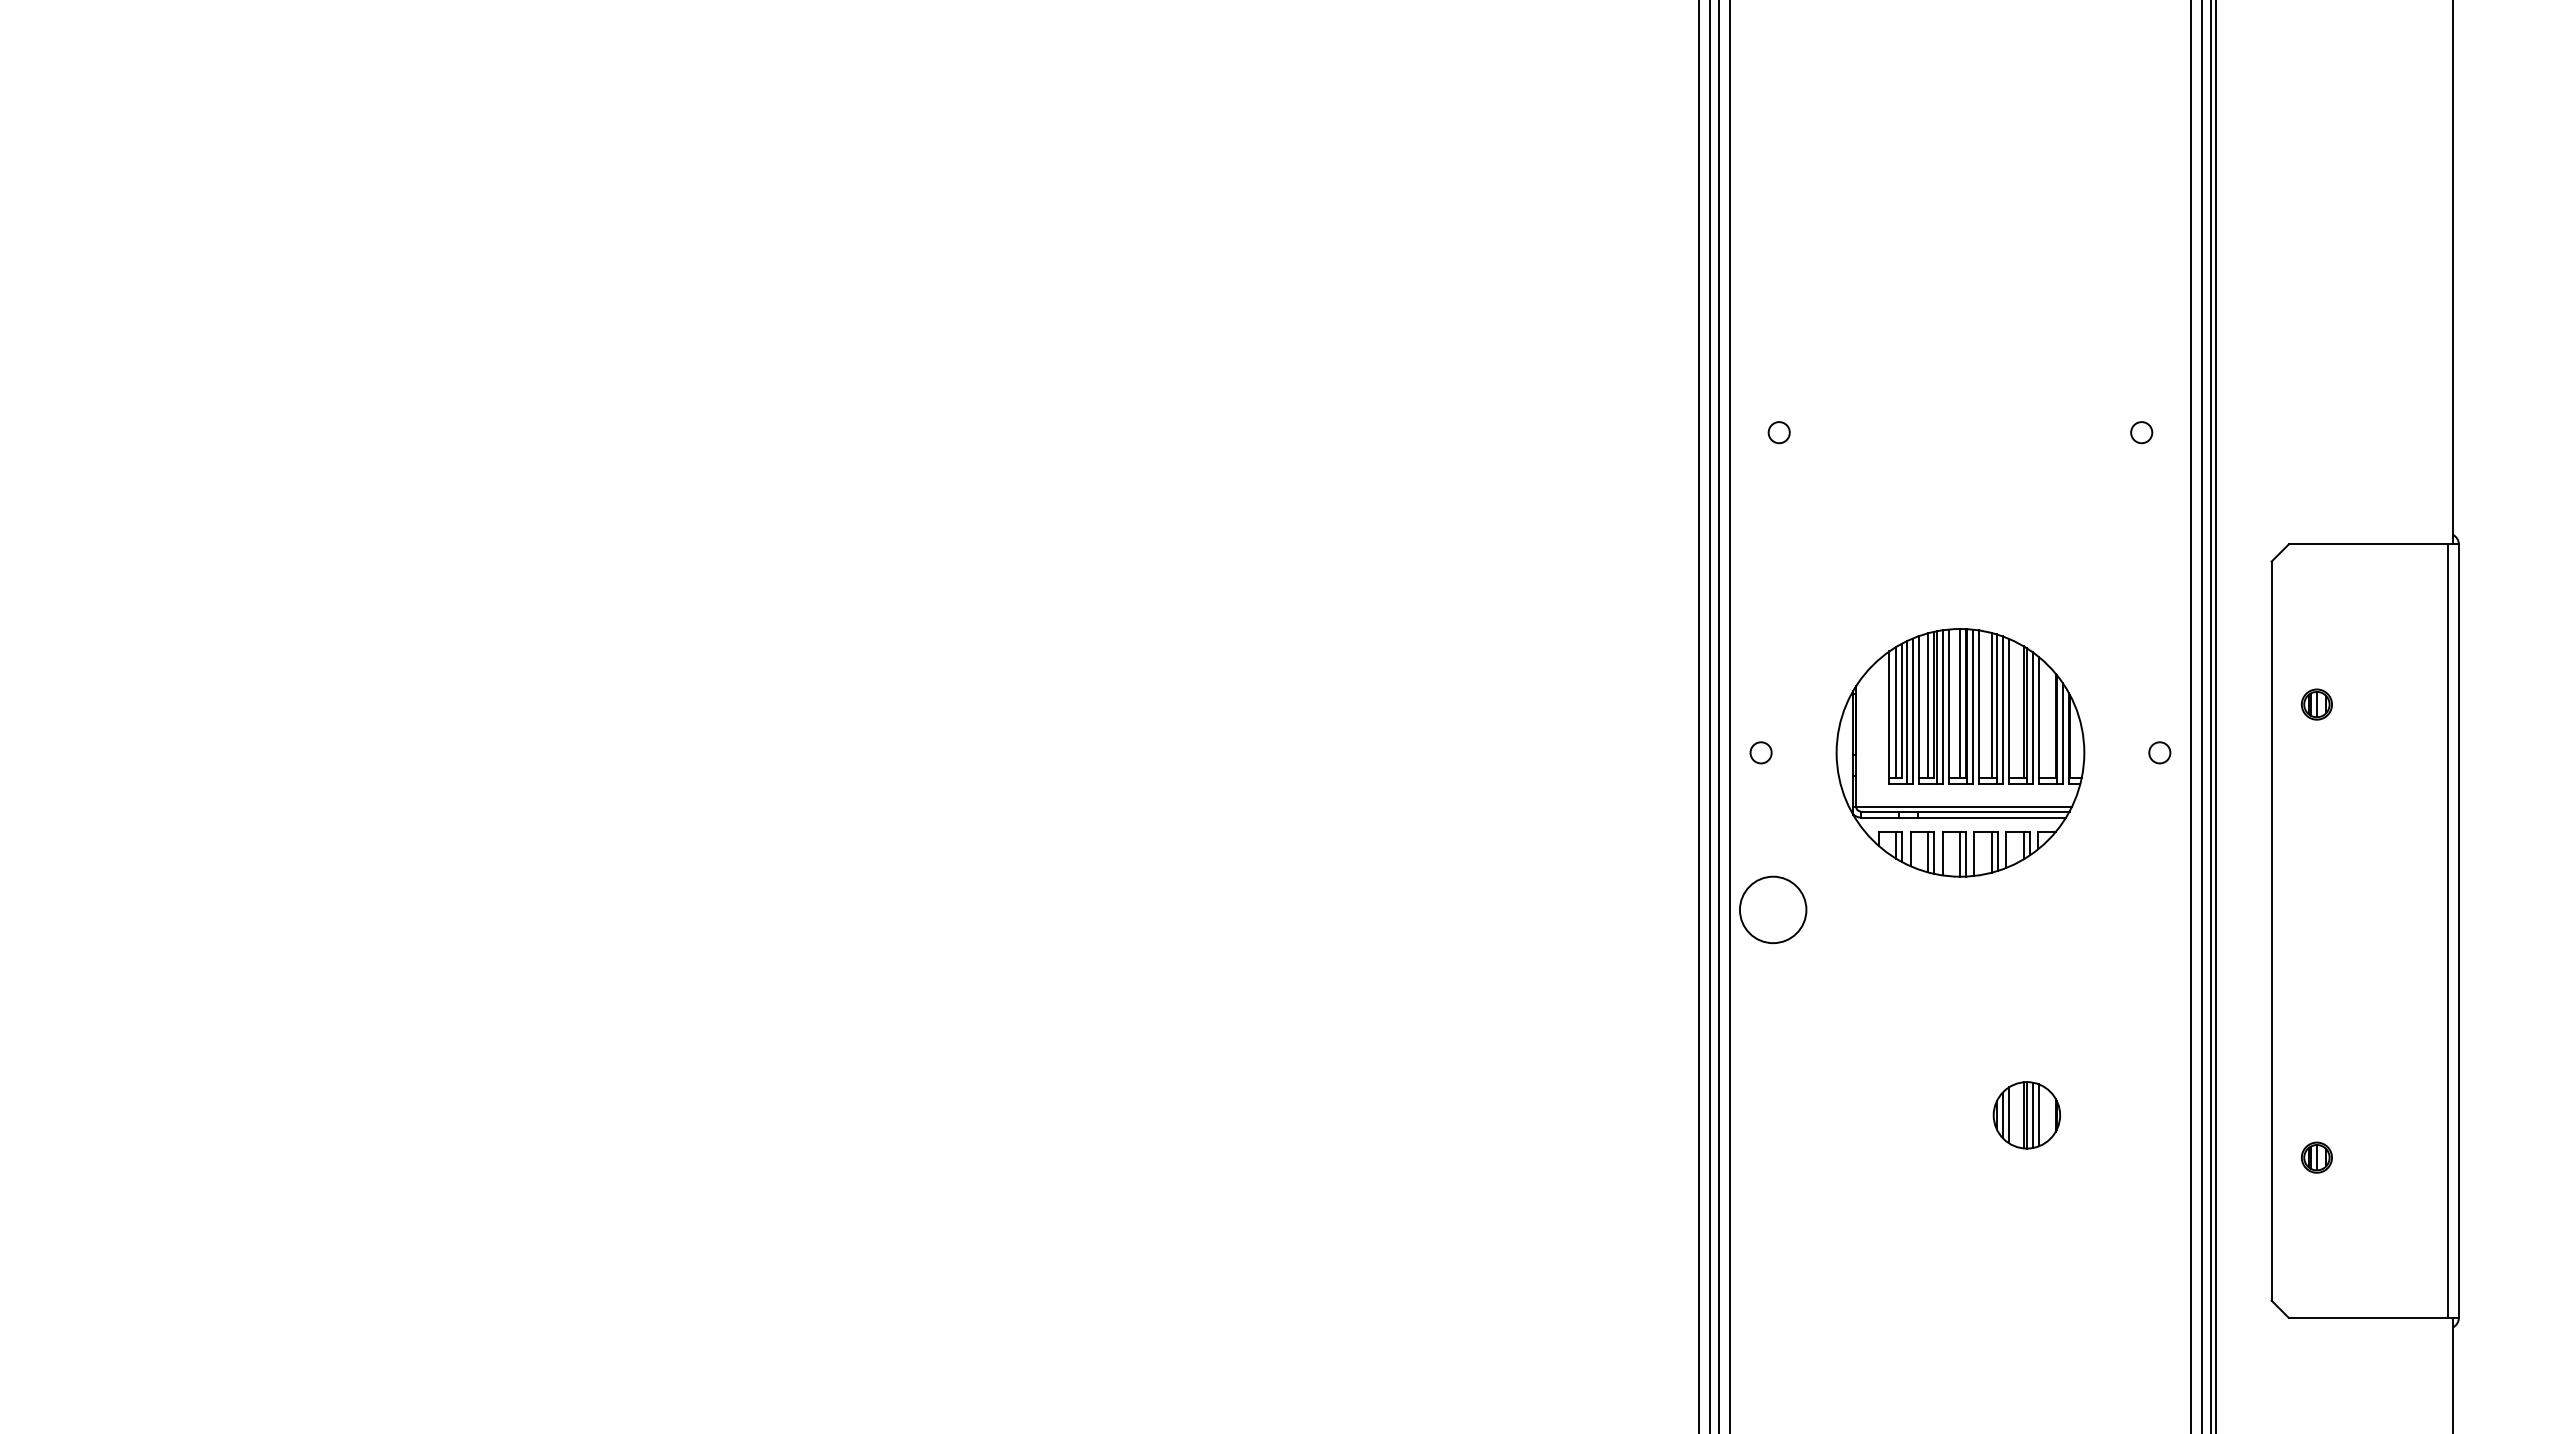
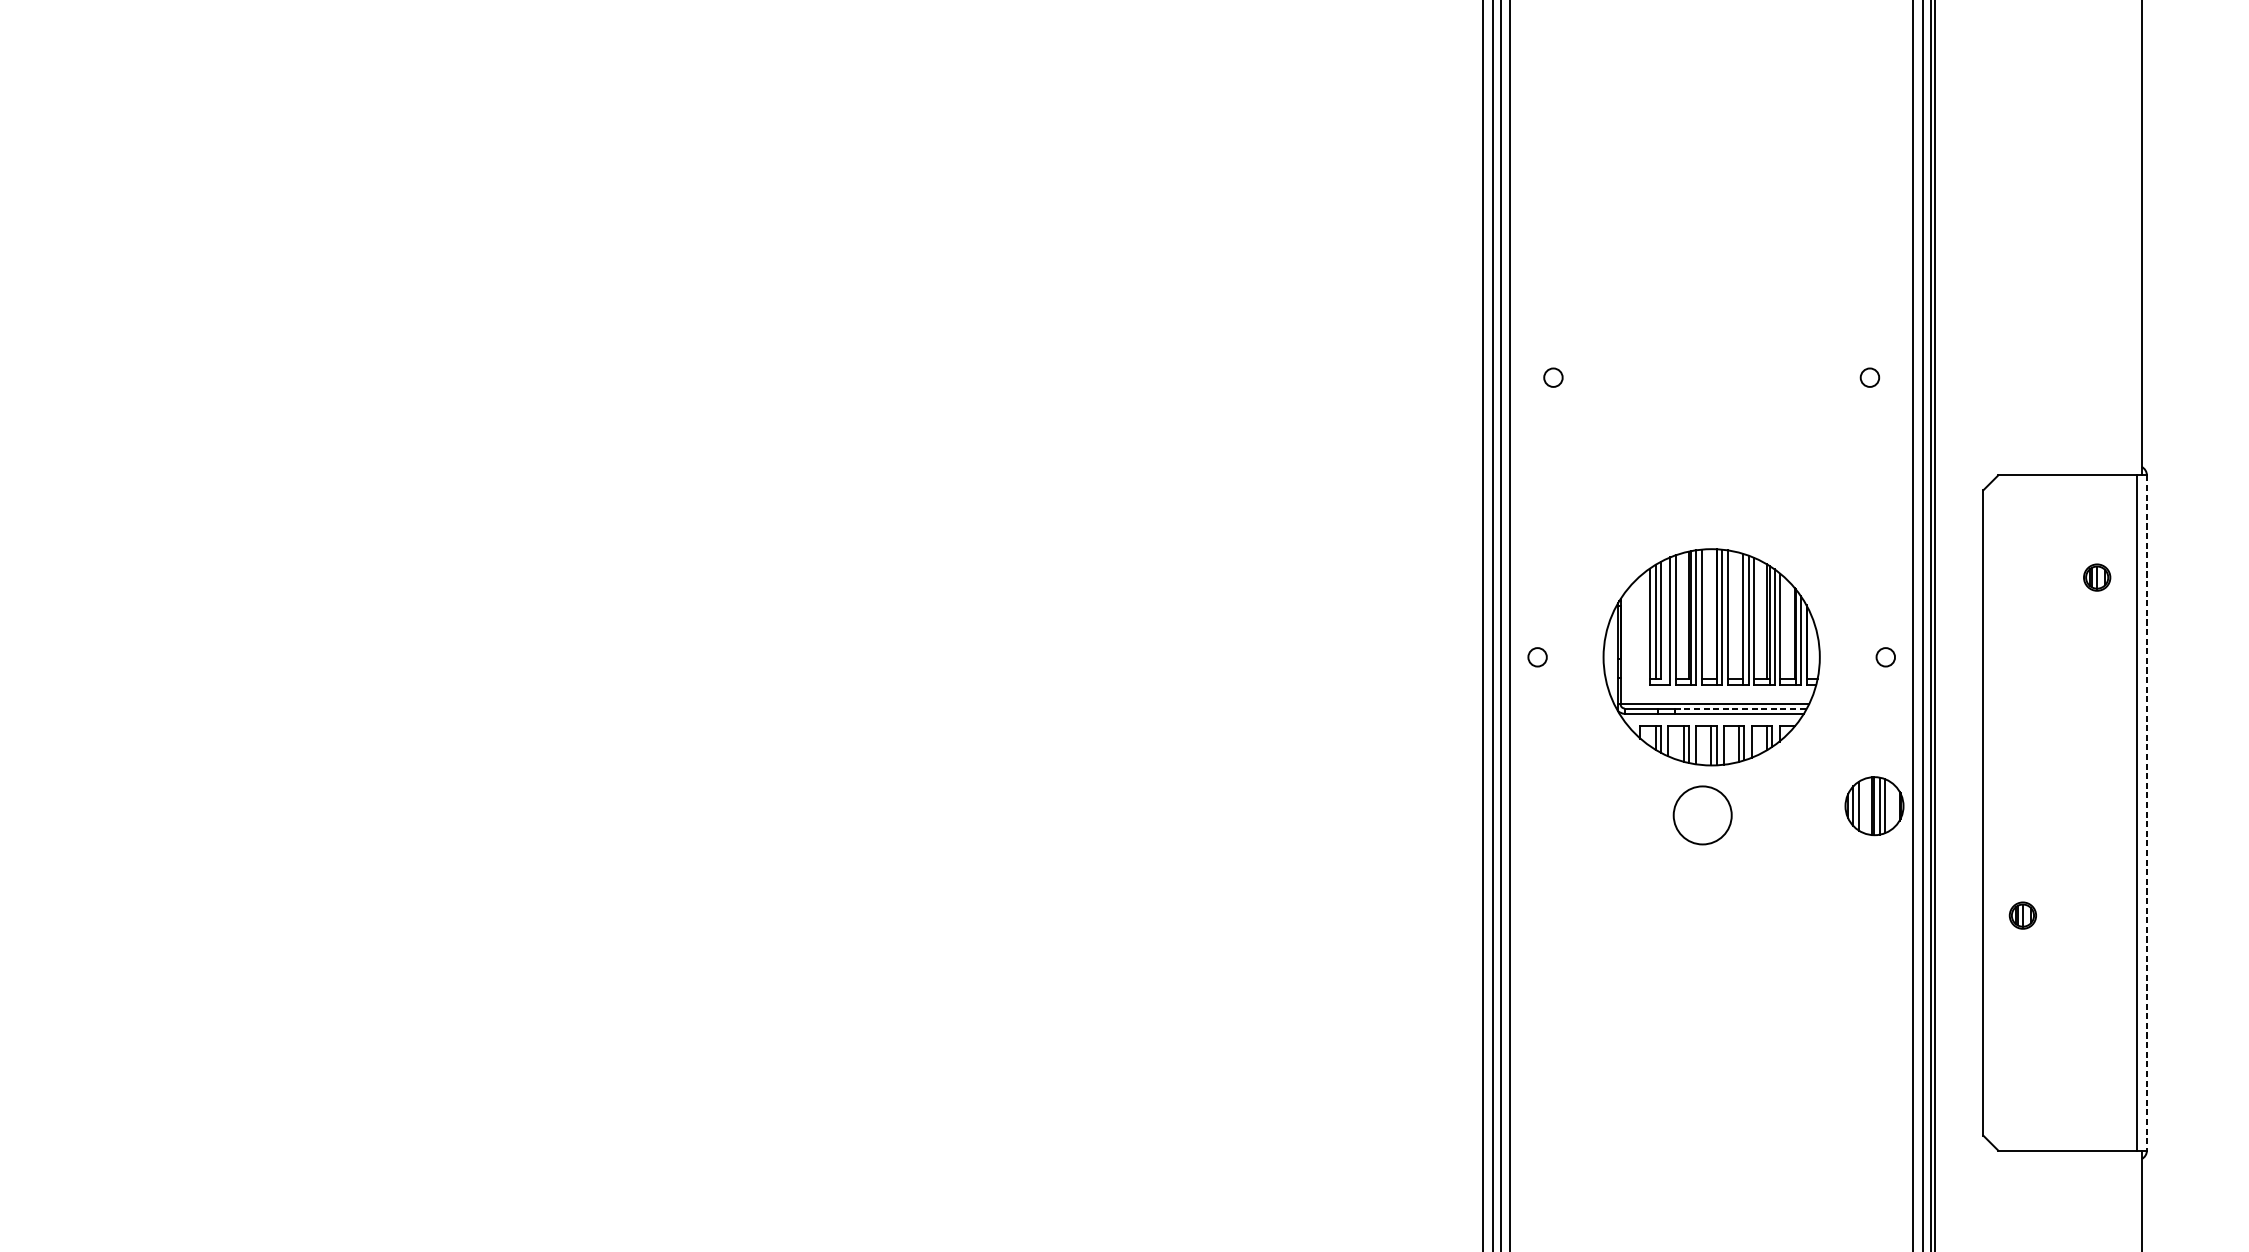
line: (1960, 703) -> (1711, 614), removed
part: (2316, 704) -> (2096, 577), moved
line: (1928, 705) -> (1683, 615), removed
line: (1992, 705) -> (1739, 615), removed
line: (1906, 712) -> (1664, 622), removed
line: (1993, 811) -> (1740, 708), solid -> dashed
circle: (1773, 909) -> (1702, 815), moved
line: (2458, 931) -> (2146, 813), solid -> dashed
part: (2026, 1115) -> (1874, 806), moved
part: (2316, 1157) -> (2022, 915), moved

